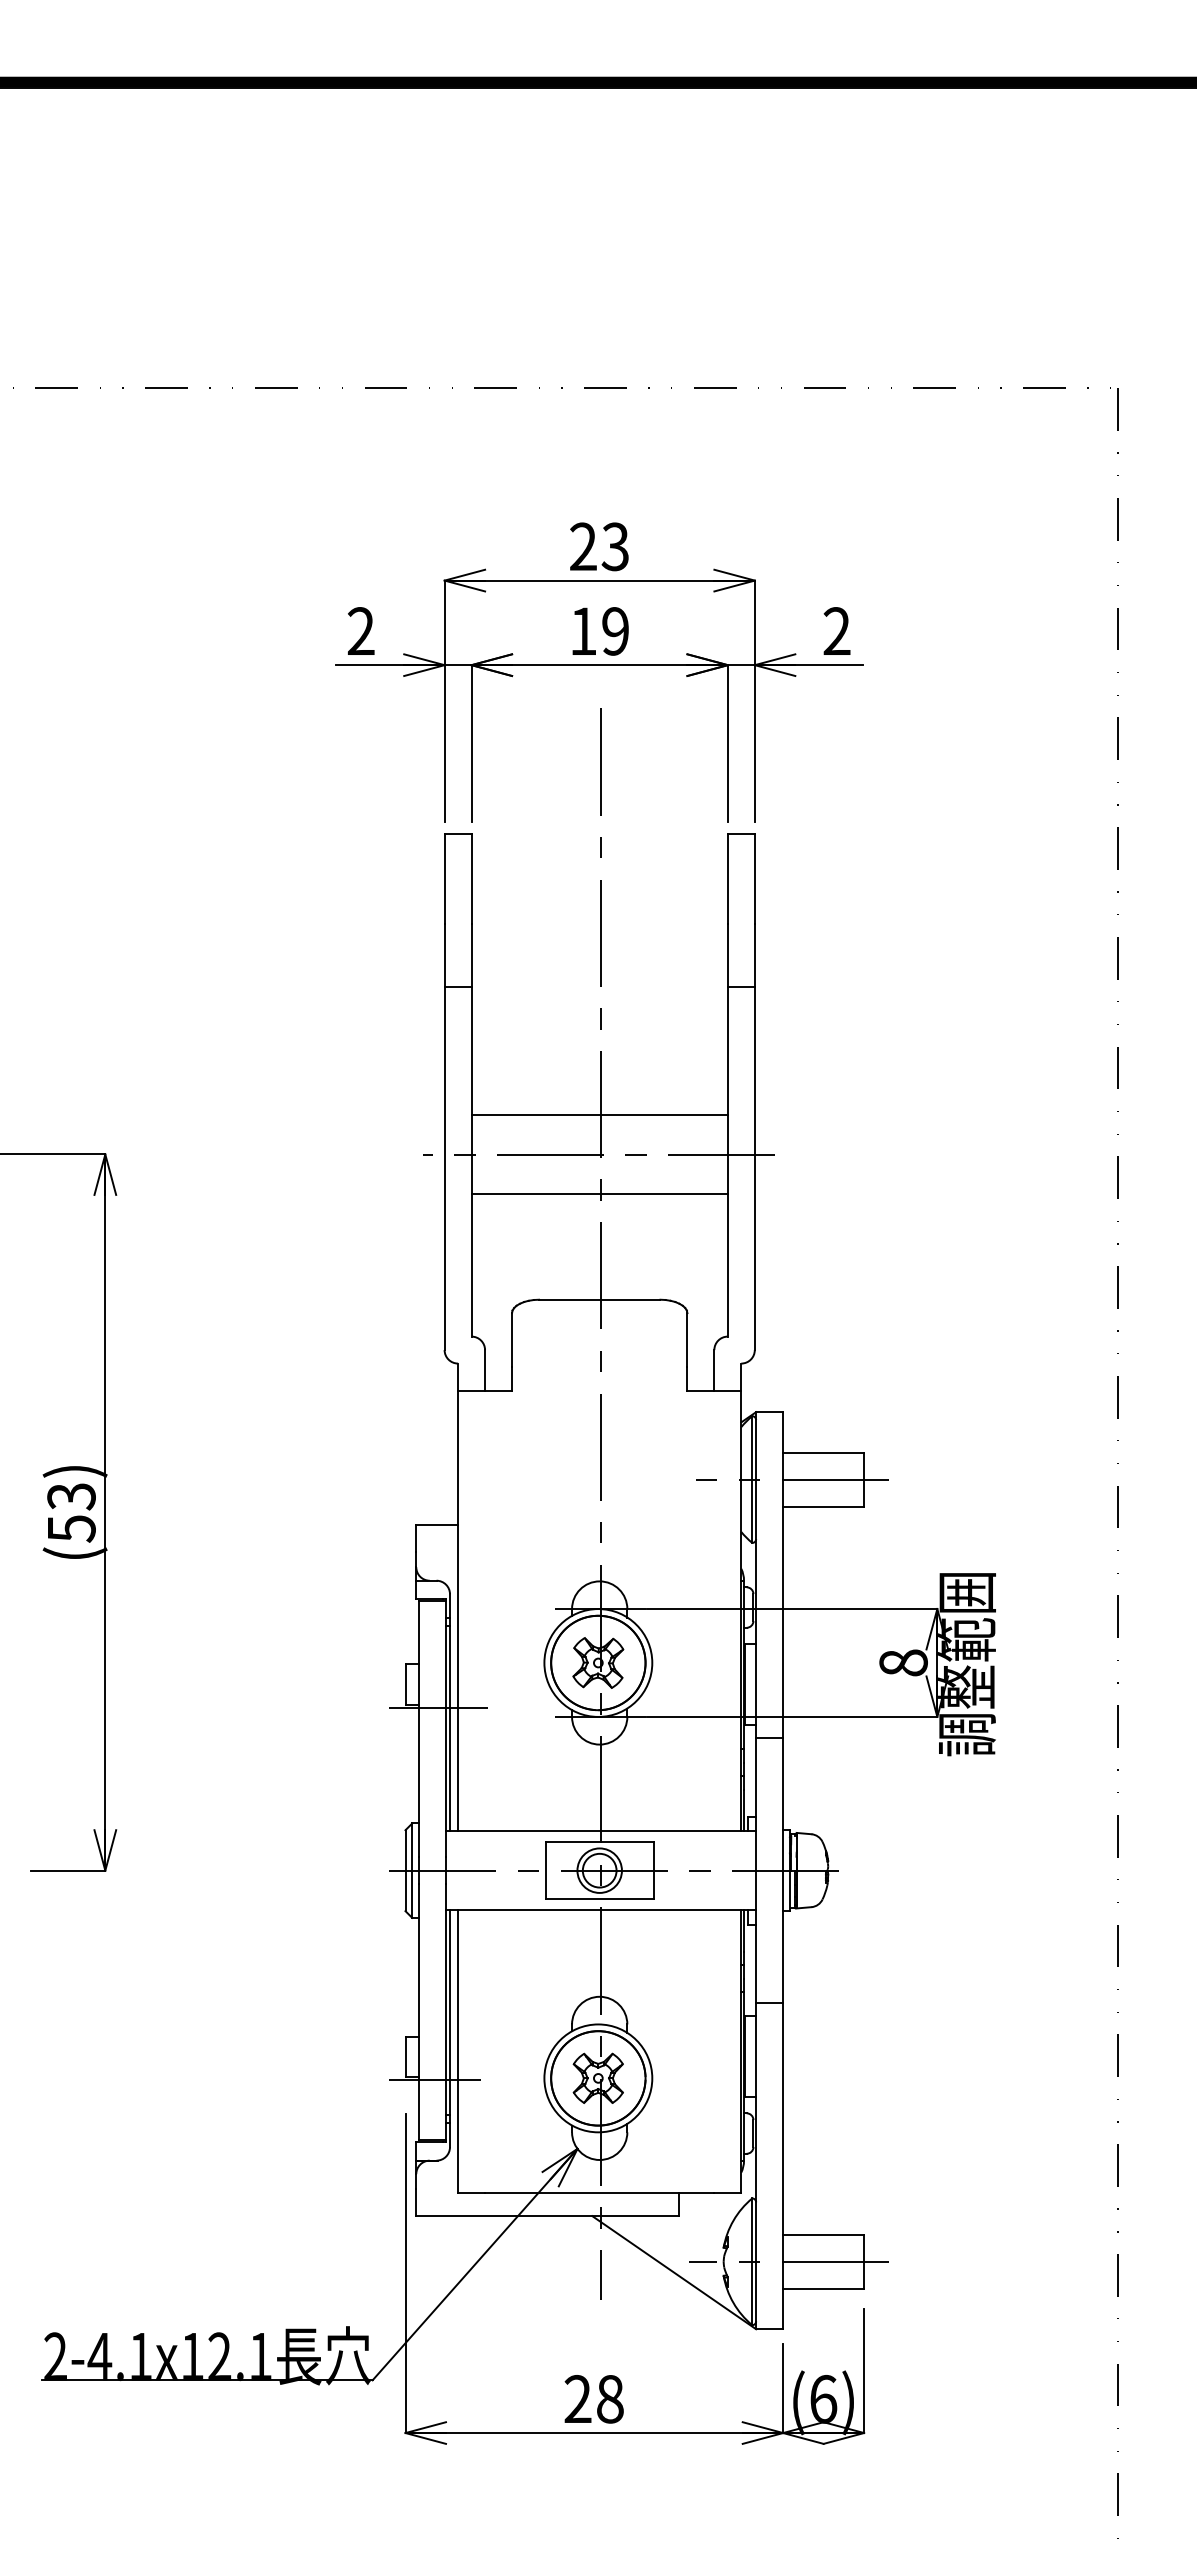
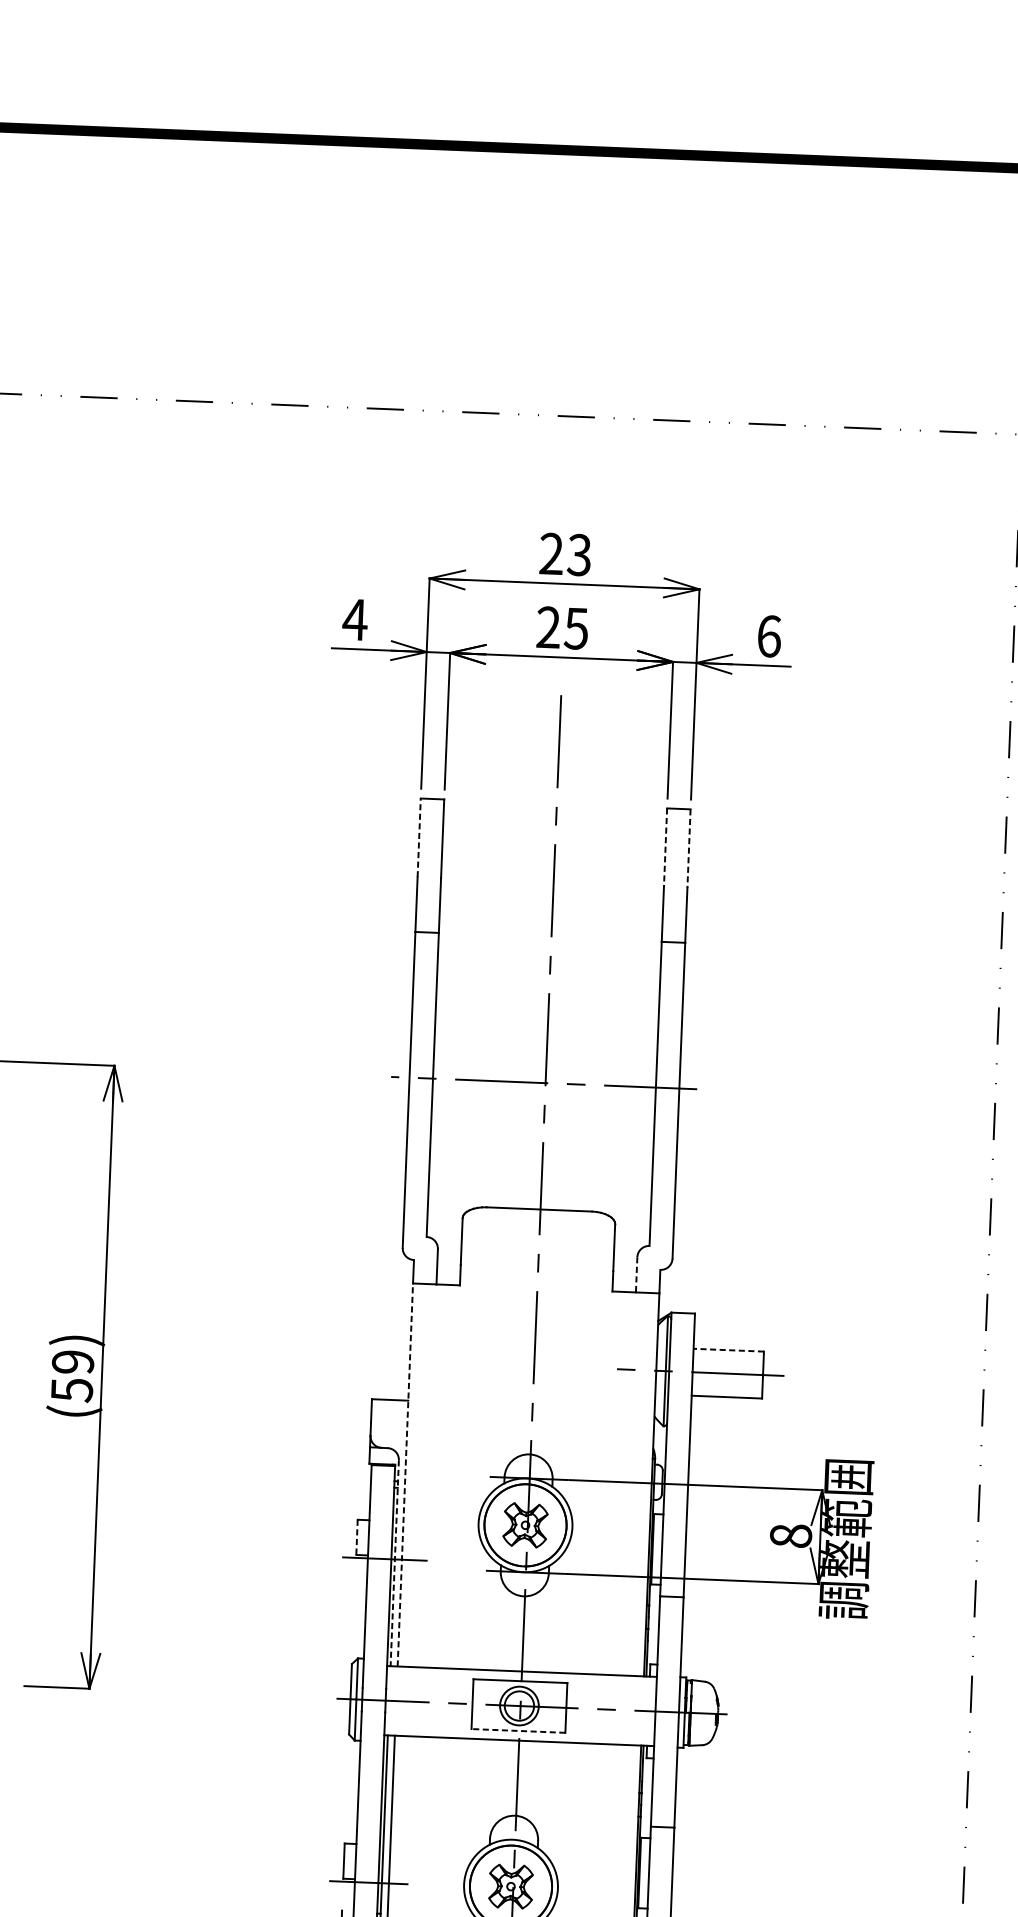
text: (360, 630) -> (354, 618), 2 -> 4
text: (599, 631) -> (562, 628), 19 -> 25
text: (836, 631) -> (768, 636), 2 -> 6
line: (444, 878) -> (419, 837), solid -> dashed
line: (727, 879) -> (665, 848), solid -> dashed
line: (754, 879) -> (688, 849), solid -> dashed
line: (599, 1115) -> (545, 1049), removed
line: (599, 1193) -> (542, 1117), removed
line: (714, 1370) -> (636, 1274), solid -> dashed
line: (823, 1452) -> (728, 1350), solid -> dashed
text: (71, 1496) -> (73, 1362), (53) -> (59)
line: (458, 1610) -> (405, 1474), solid -> dashed
line: (405, 1685) -> (356, 1538), solid -> dashed
line: (450, 1713) -> (395, 1564), solid -> dashed
line: (599, 1899) -> (518, 1731), solid -> dashed

